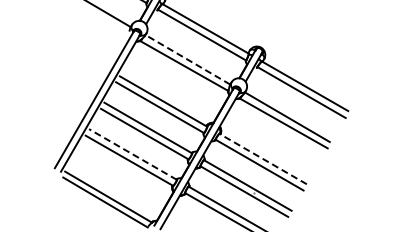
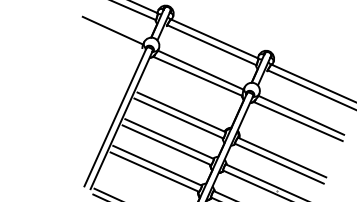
line: (187, 59) -> (200, 69), dashed -> solid
line: (133, 154) -> (158, 165), dashed -> solid
line: (262, 158) -> (281, 157), dashed -> solid

